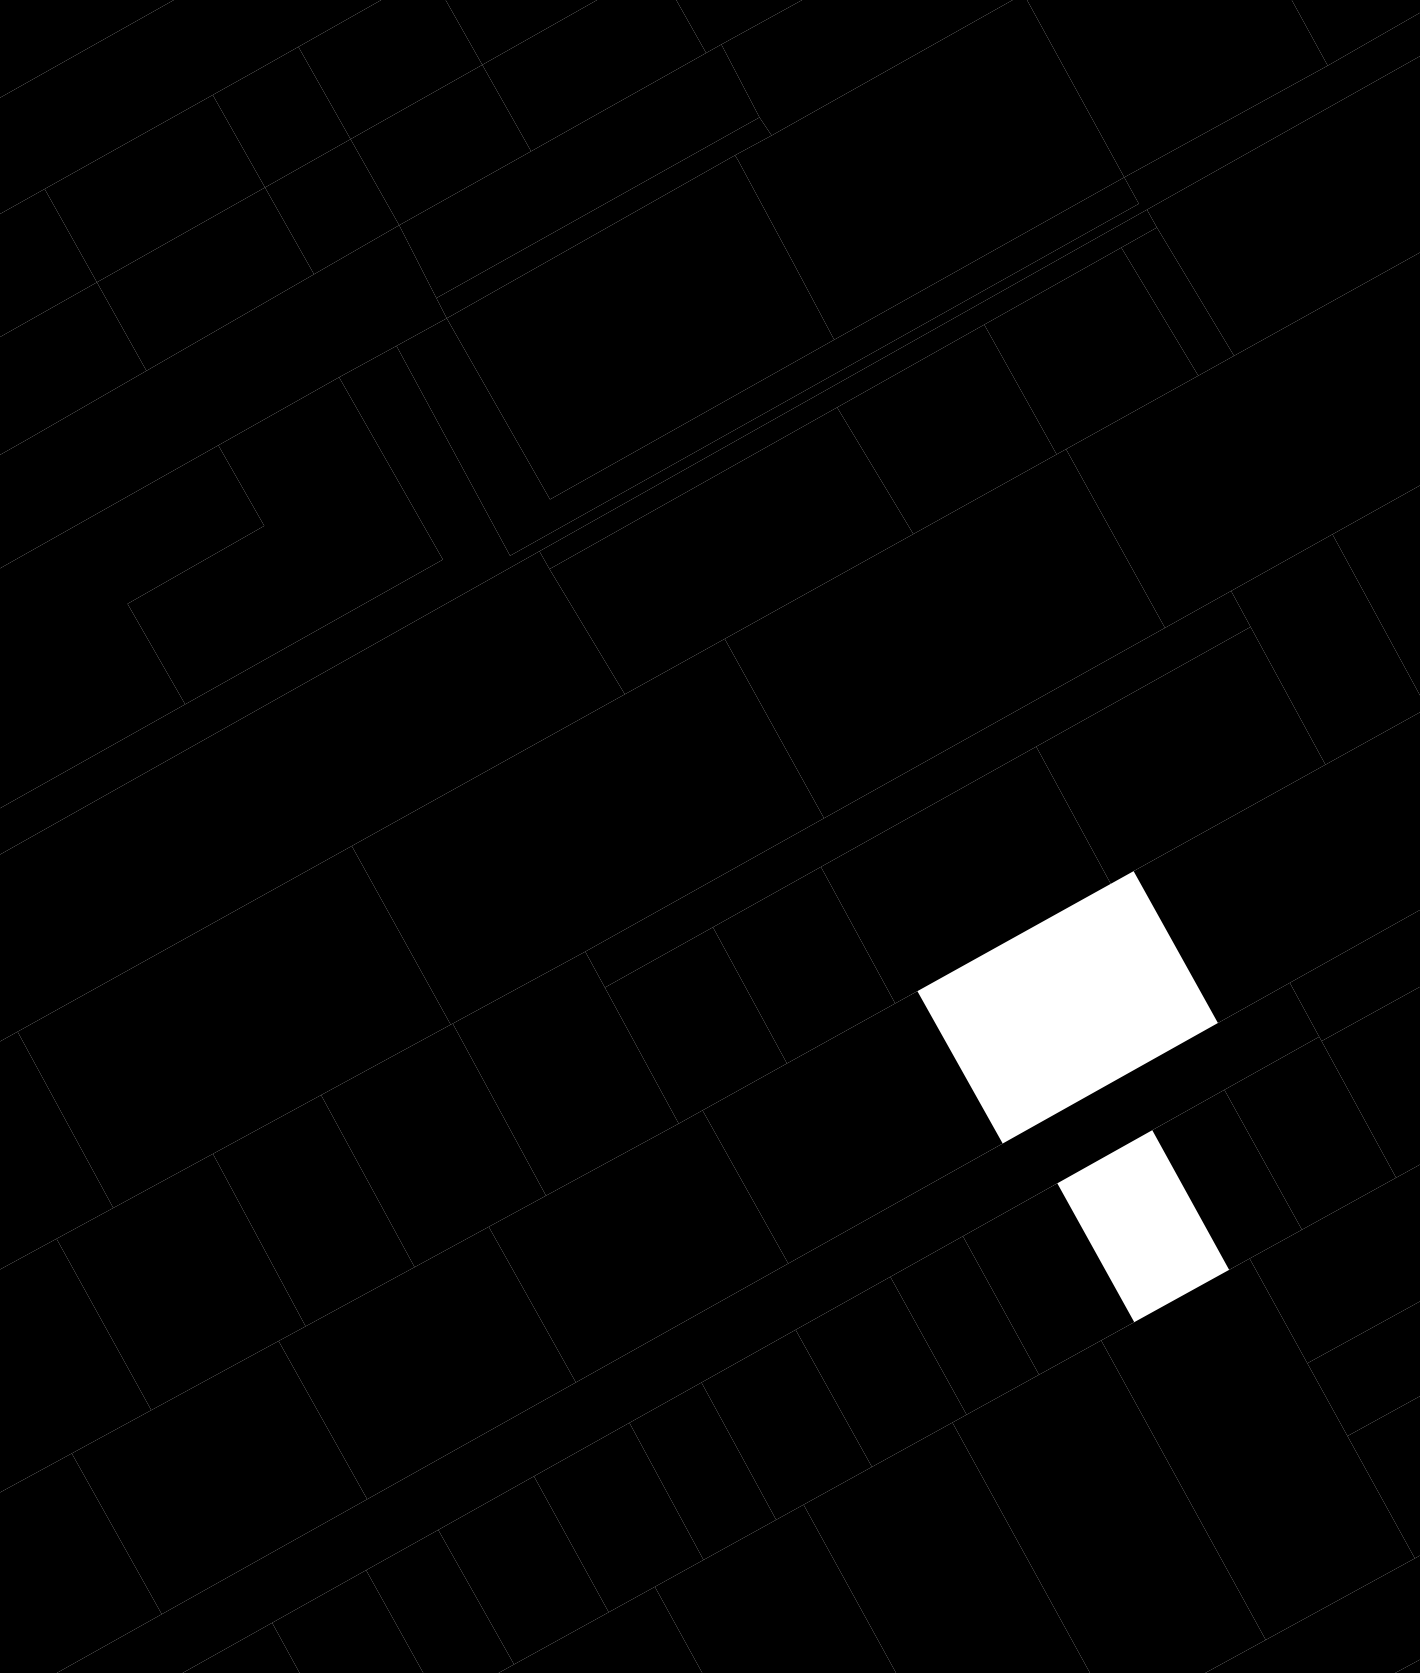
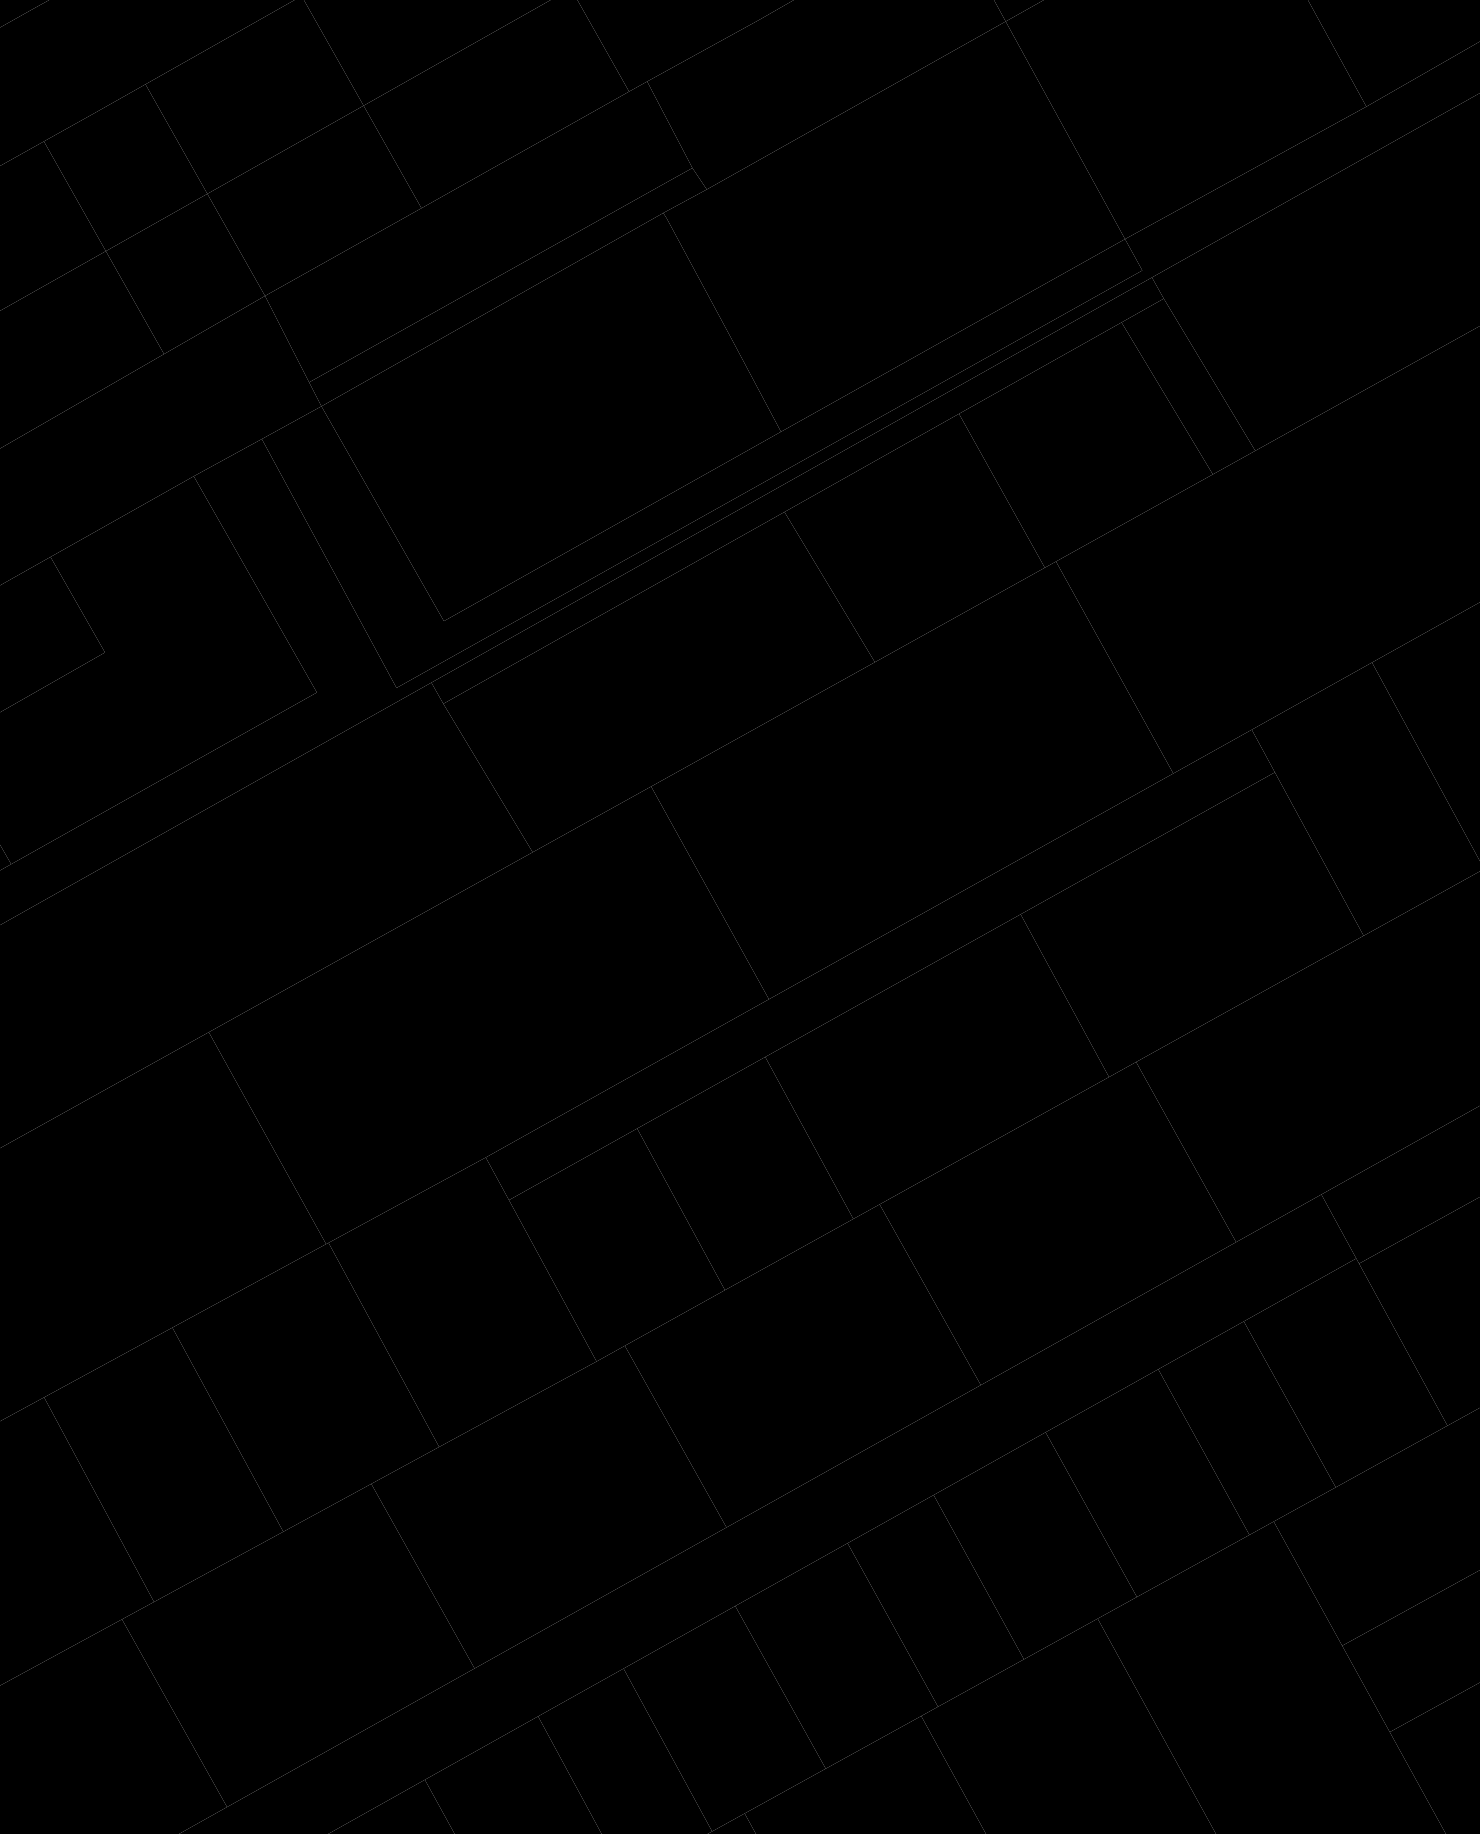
fill: (1067, 1007) -> (1057, 1223), added
fill: (1143, 1226) -> (1147, 1483), added

